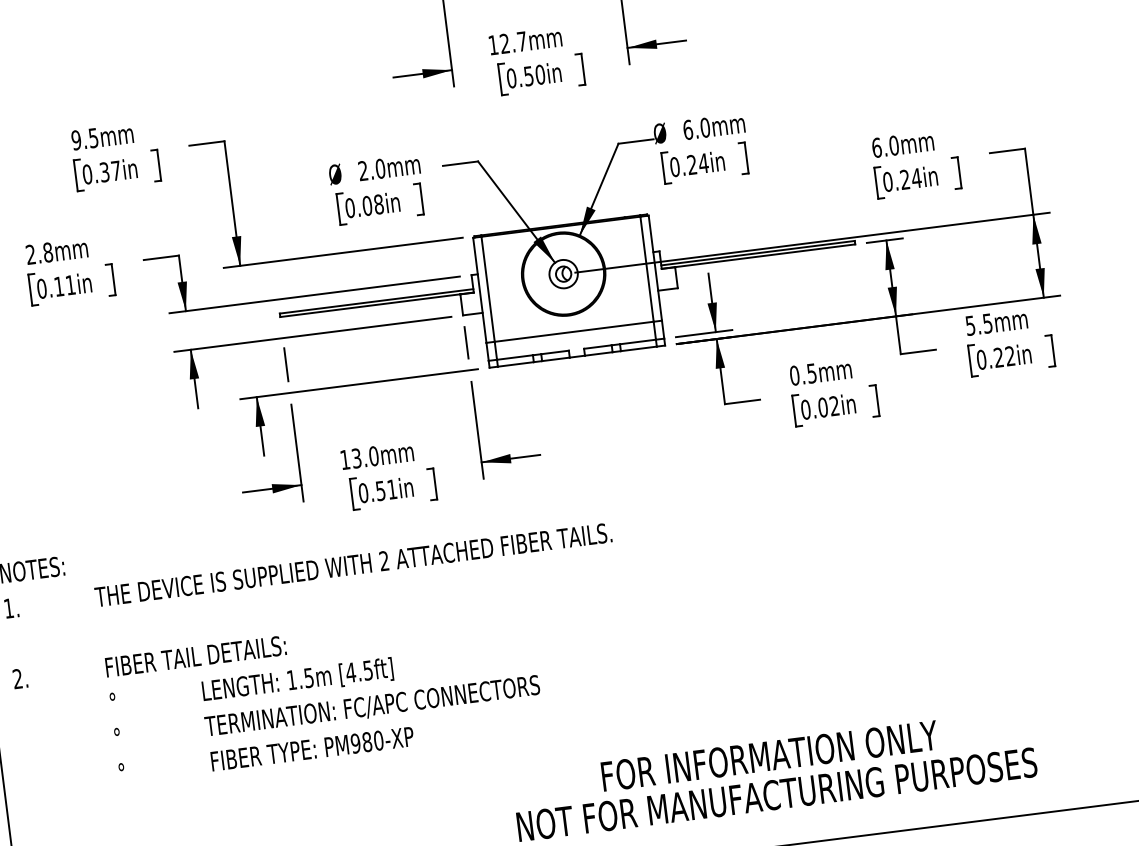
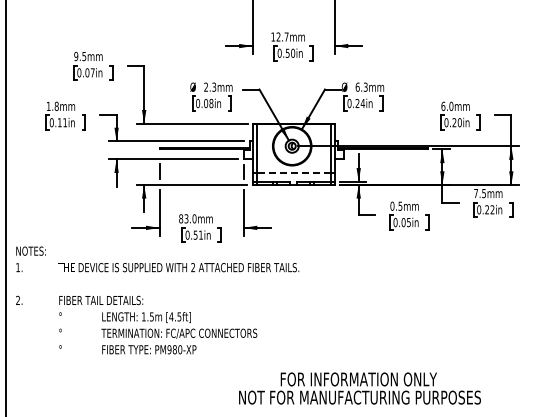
text: (704, 126) -> (365, 86), 6.0mm -> 6.3mm
text: (380, 167) -> (214, 86), 2.0mm -> 2.3mm
text: (104, 171) -> (87, 72), 0.37in -> 0.07in
text: (915, 177) -> (459, 122), 0.24in -> 0.20in
text: (30, 252) -> (48, 105), 2.8mm -> 1.8mm
text: (969, 325) -> (475, 193), 5.5mm -> 7.5mm
line: (573, 332) -> (293, 173), solid -> dashed
text: (833, 406) -> (408, 222), 0.02in -> 0.05in
text: (345, 459) -> (181, 218), 13.0mm -> 83.0mm

